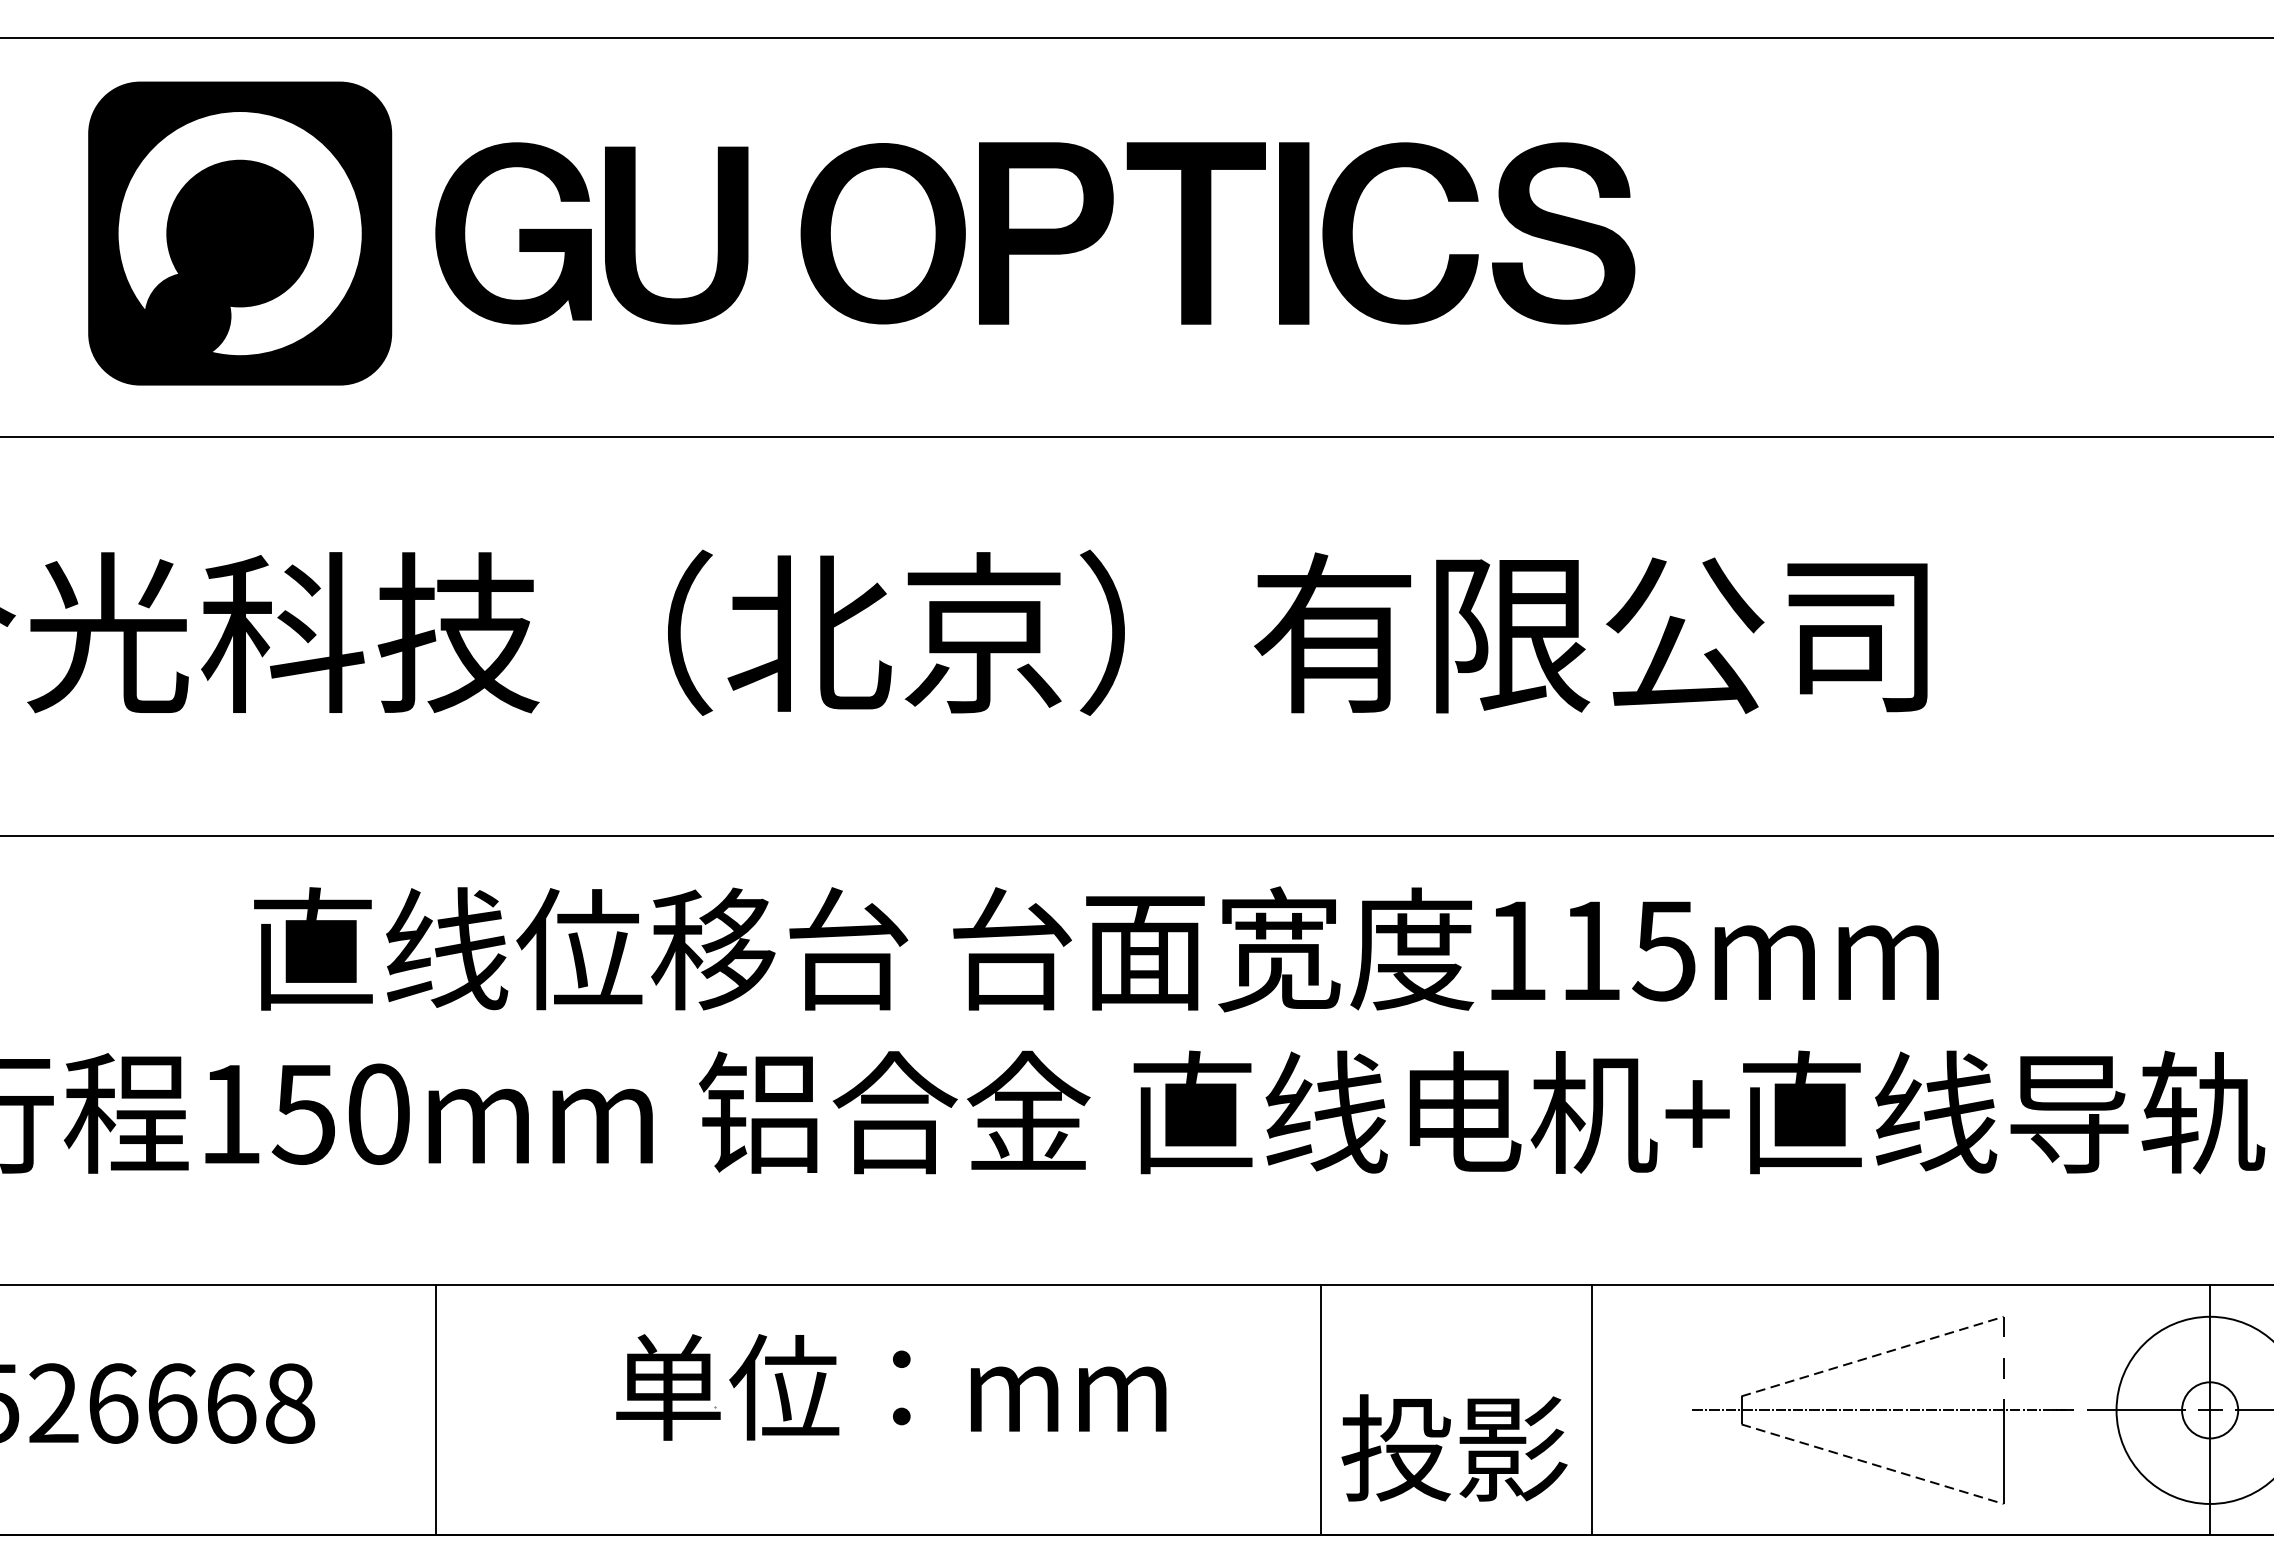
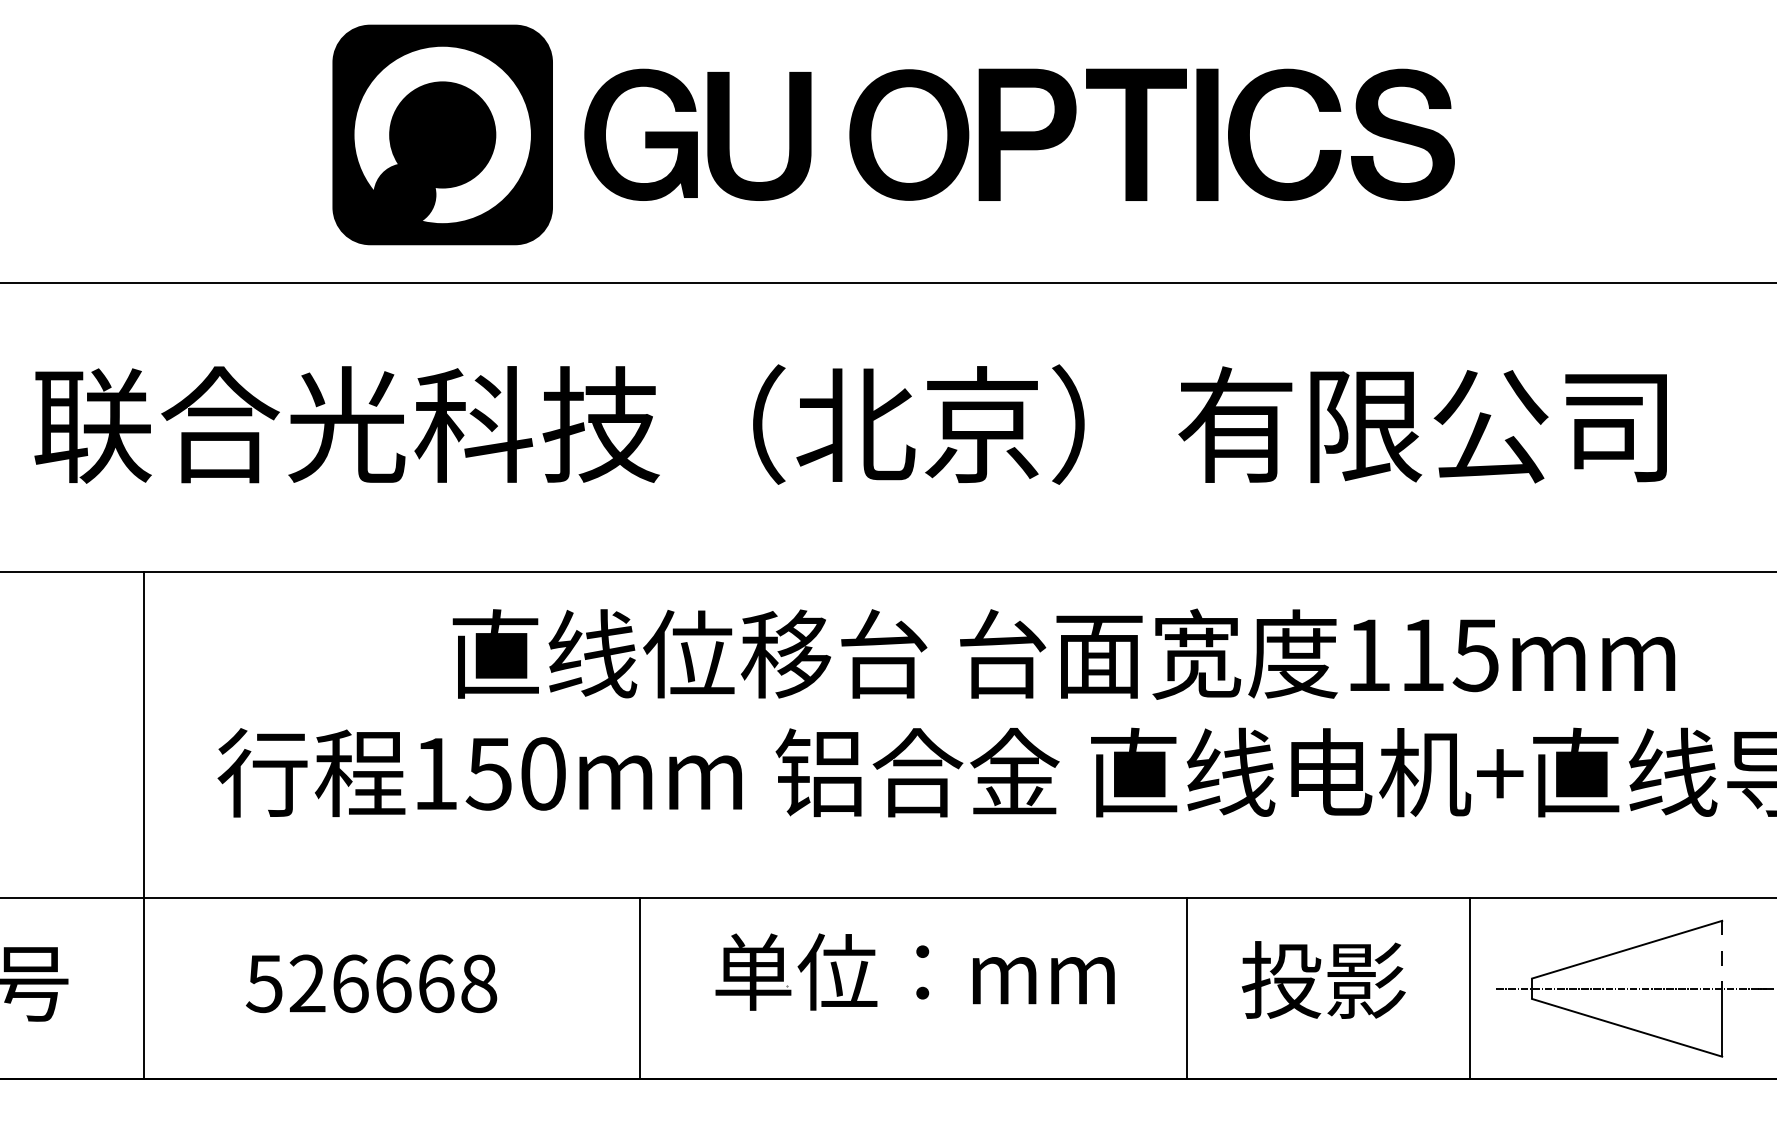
line: (1873, 1356) -> (1627, 949), dashed -> solid
line: (435, 1410) -> (639, 988), moved
line: (1320, 1410) -> (1186, 988), moved
line: (1591, 1410) -> (1470, 988), moved
text: (1454, 1447) -> (1323, 979), moved
line: (1873, 1463) -> (1627, 1027), dashed -> solid

